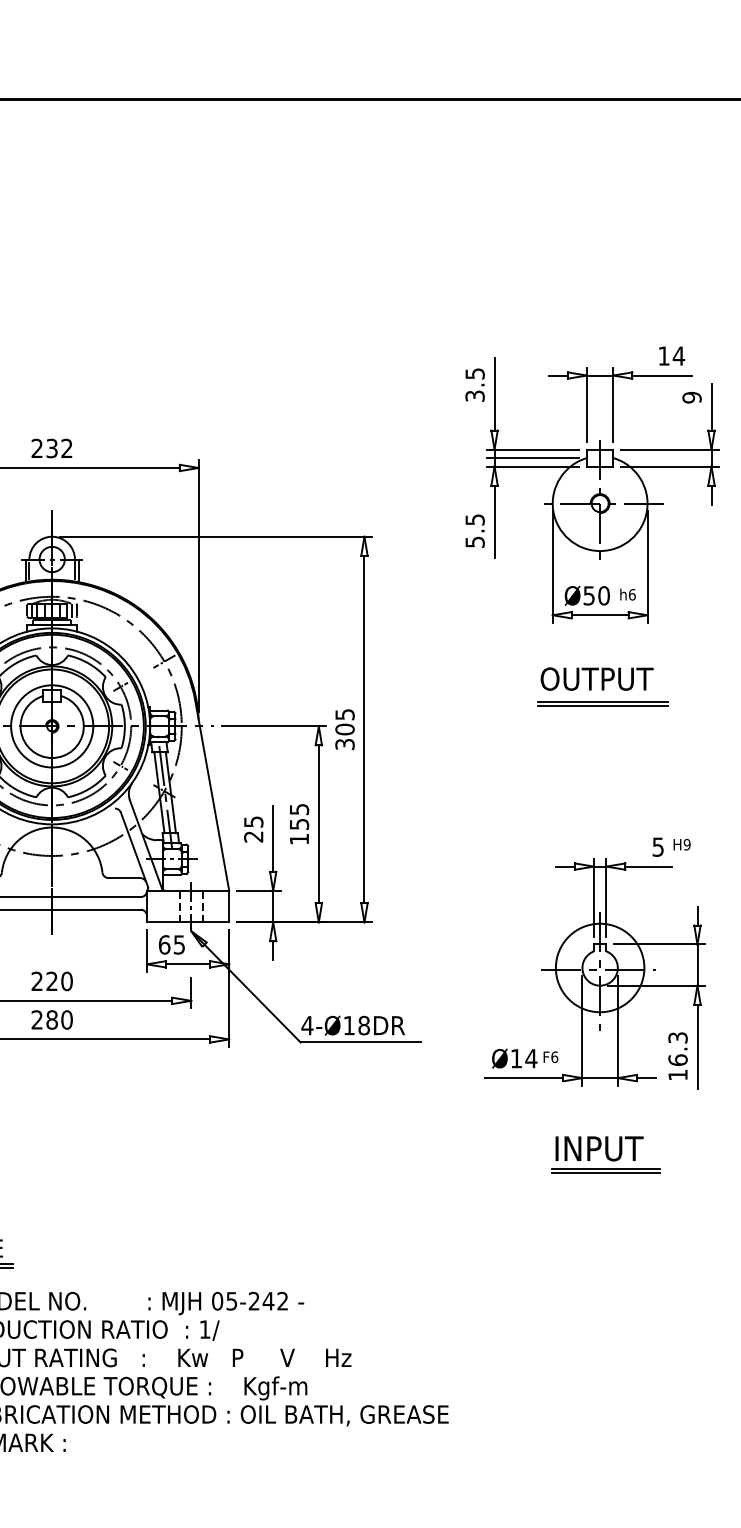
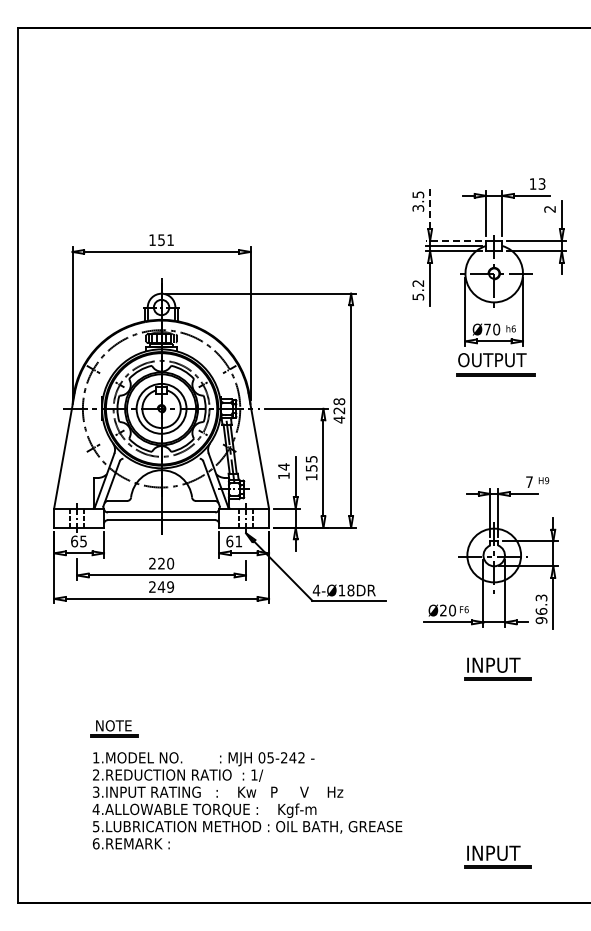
text: (677, 355) -> (541, 183), 14 -> 13
line: (495, 394) -> (430, 207), solid -> dashed
text: (691, 396) -> (549, 208), 9 -> 2
text: (52, 447) -> (161, 239), 232 -> 151
line: (533, 449) -> (453, 240), solid -> dashed
text: (475, 519) -> (418, 283), 5.5 -> 5.2
text: (589, 595) -> (487, 329), Ø50 -> Ø70
part: (602, 686) -> (495, 364), moved
text: (345, 729) -> (339, 410), 305 -> 428
text: (253, 829) -> (283, 471), 25 -> 14
text: (658, 847) -> (529, 482), 5 -> 7
text: (178, 944) -> (238, 541), 65 -> 61
text: (58, 1019) -> (165, 586), 280 -> 249
text: (524, 1058) -> (448, 610), Ø14 -> Ø20
text: (677, 1075) -> (541, 620), 16.3 -> 96.3
part: (605, 1463) -> (497, 856), added

